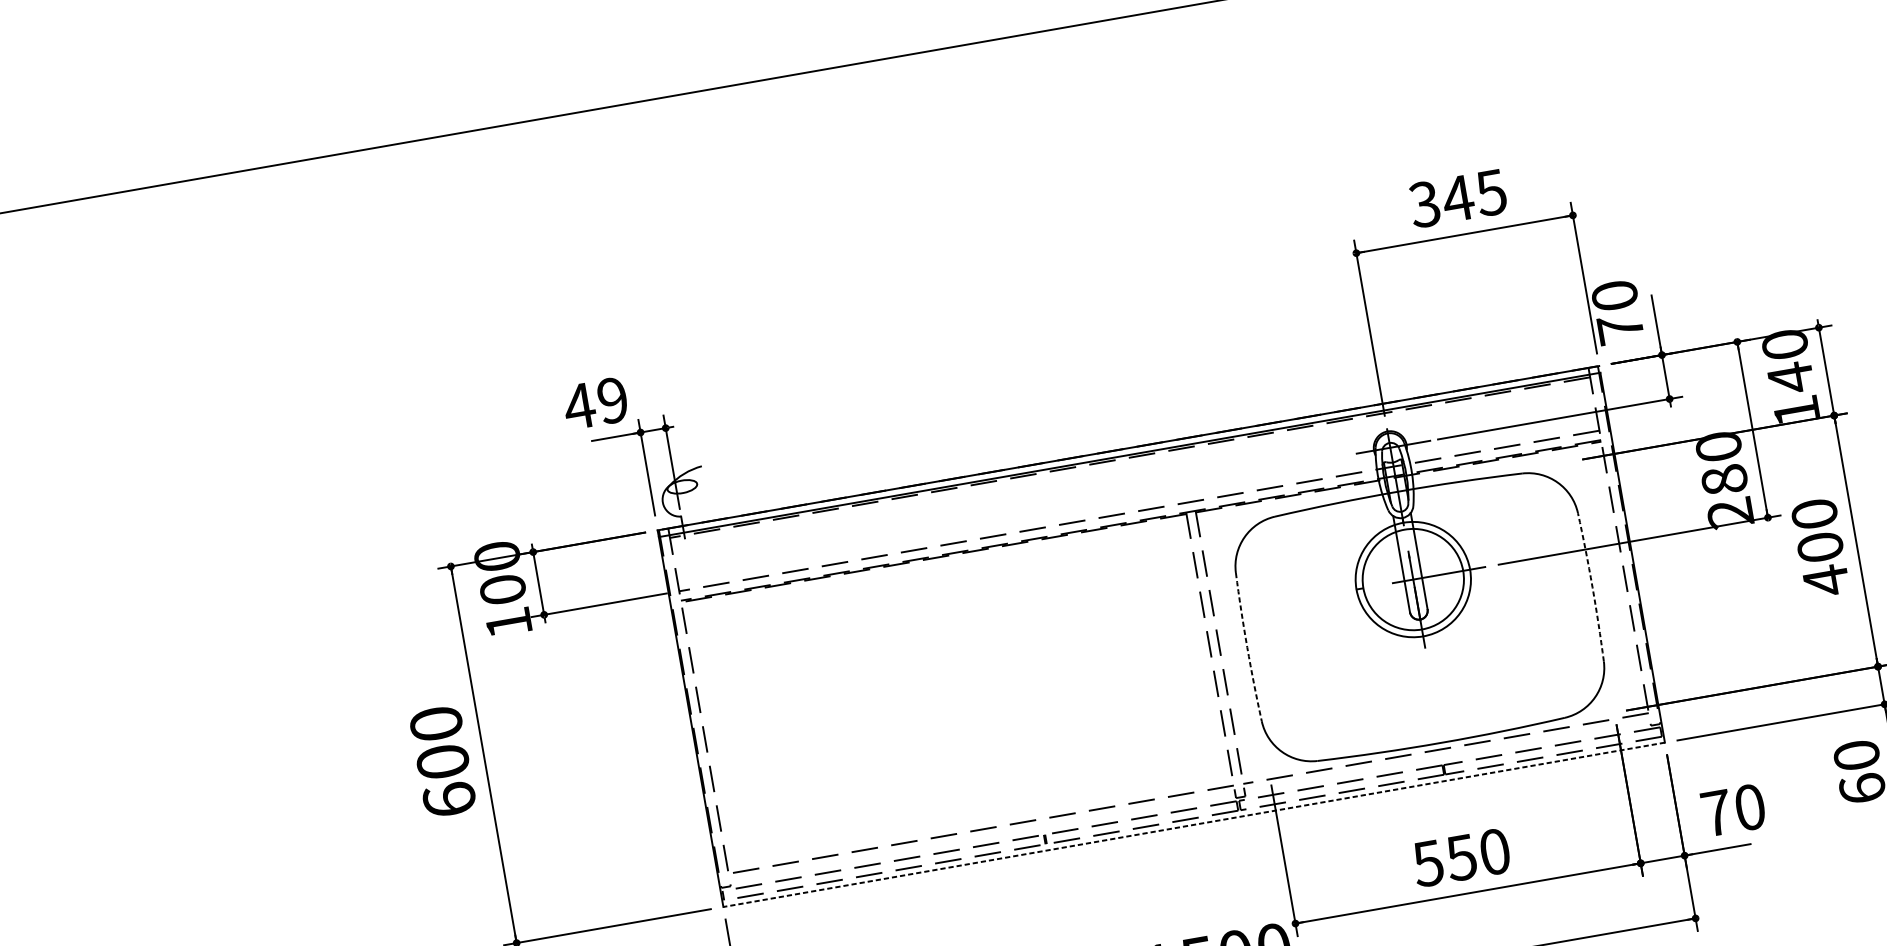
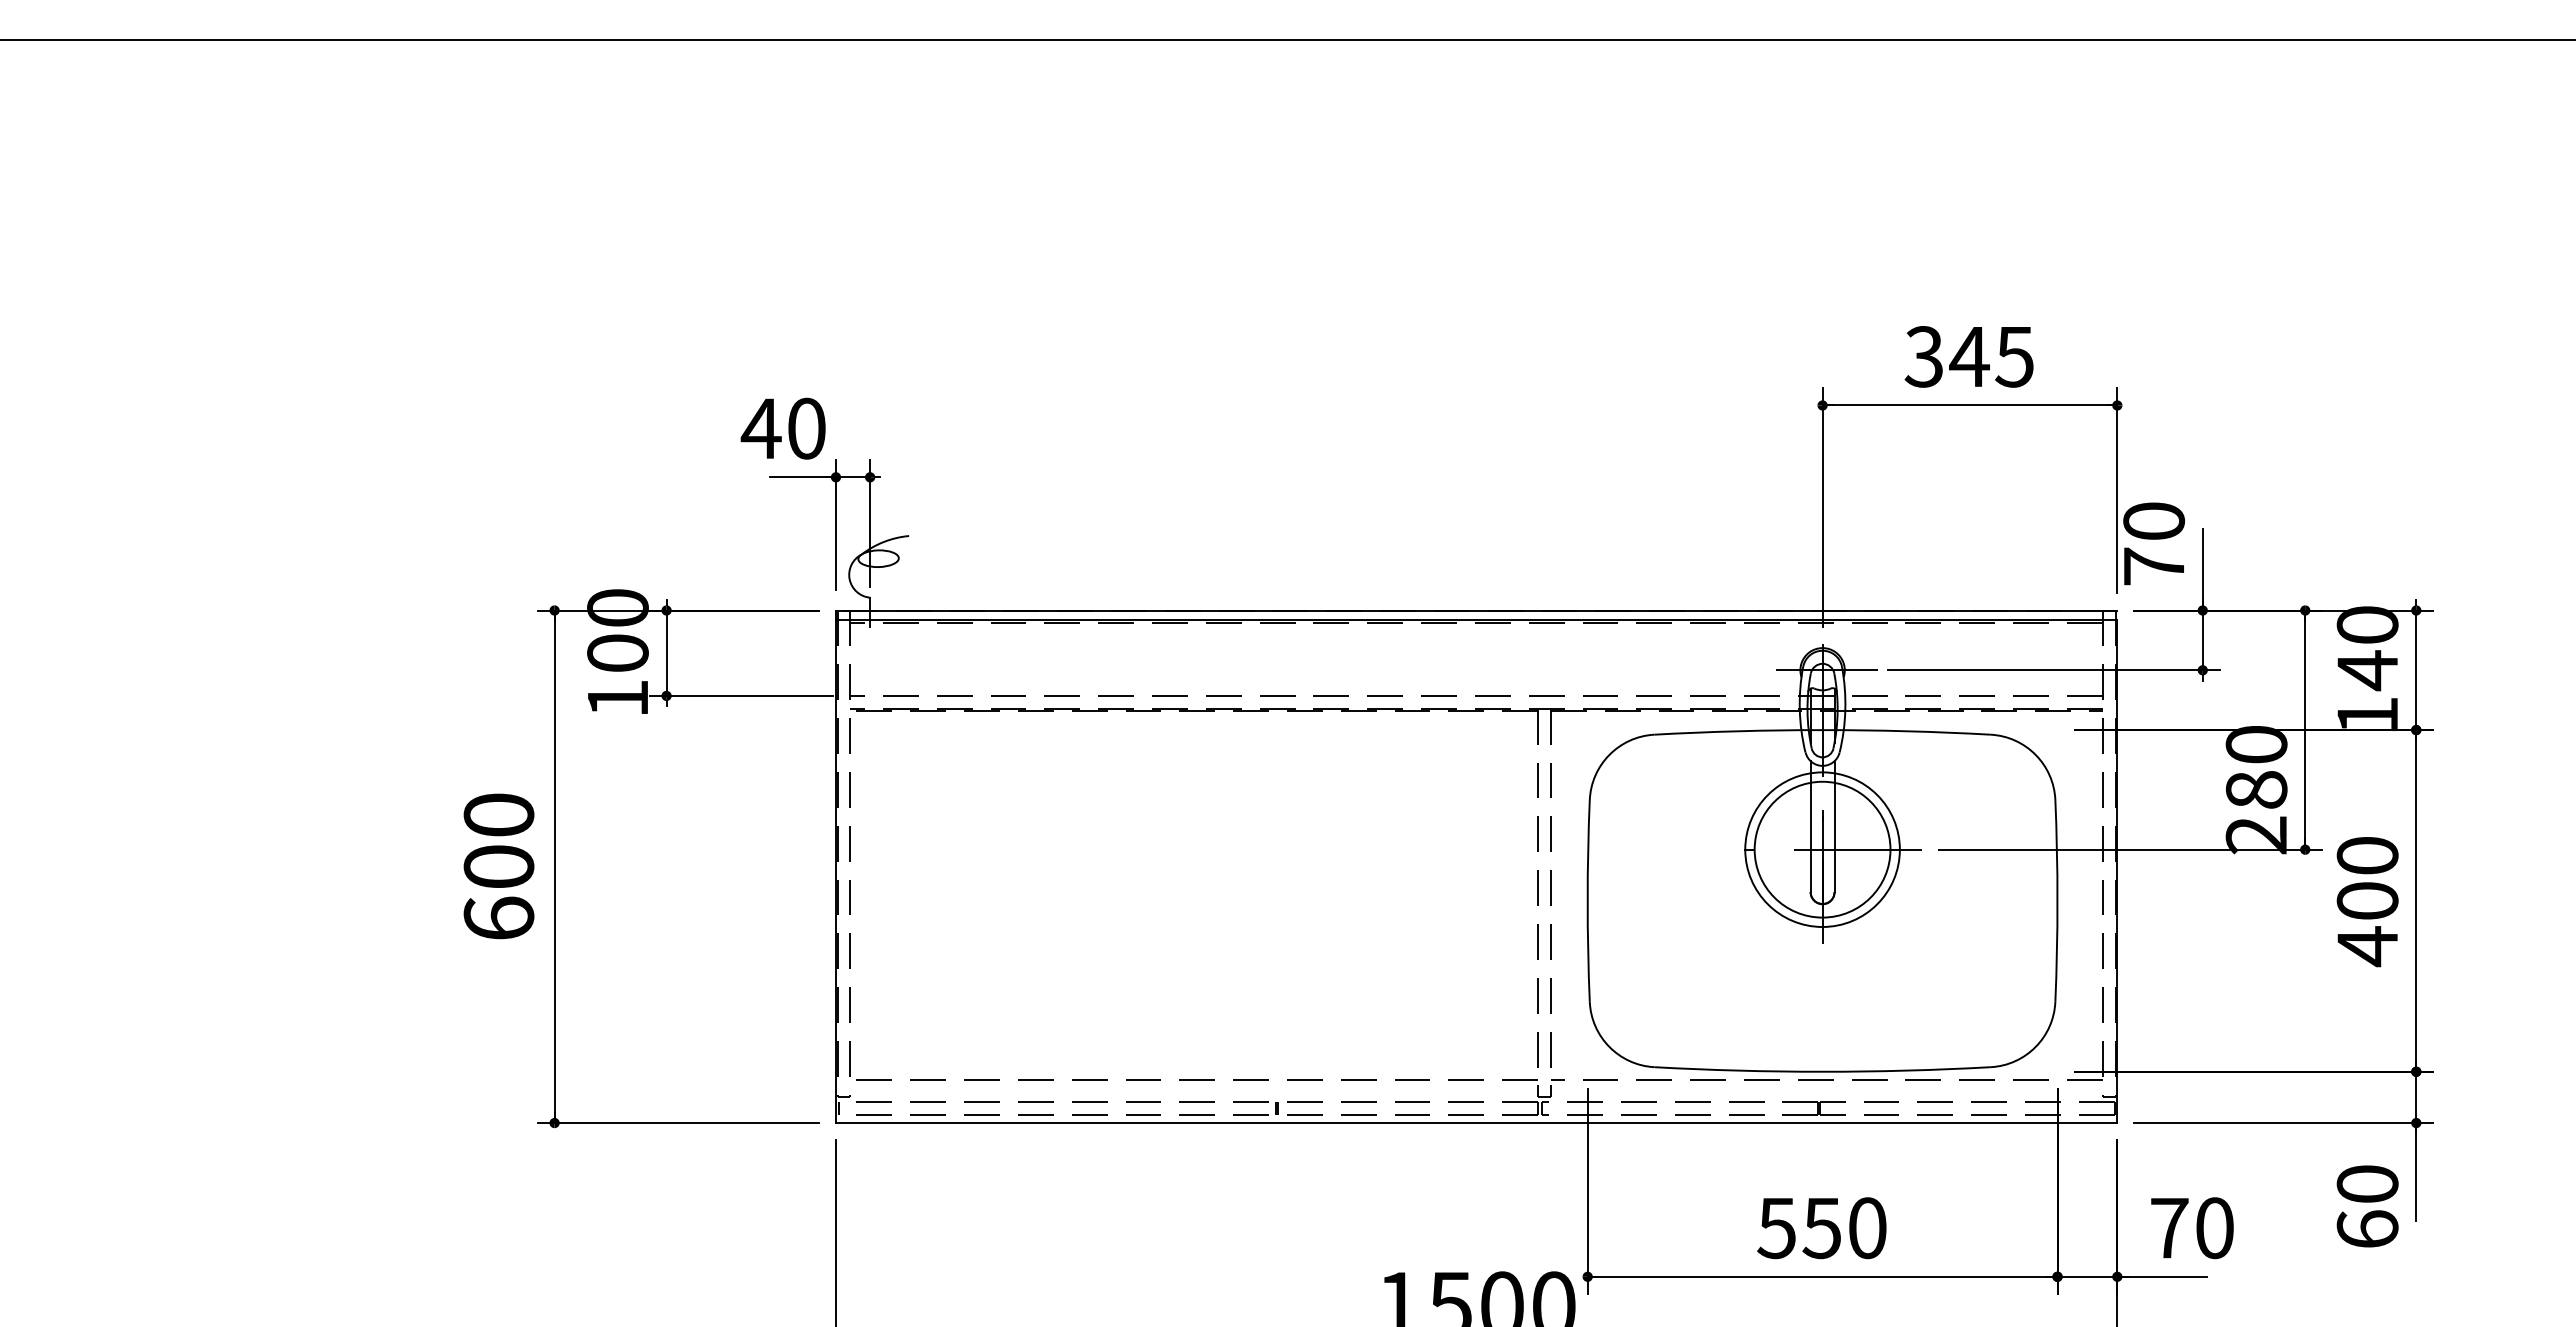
text: (612, 400) -> (806, 428), 49 -> 40
arc: (1592, 586) -> (2057, 900), dashed -> solid
arc: (1247, 647) -> (1587, 900), dashed -> solid
line: (1194, 825) -> (1476, 1123), dashed -> solid

